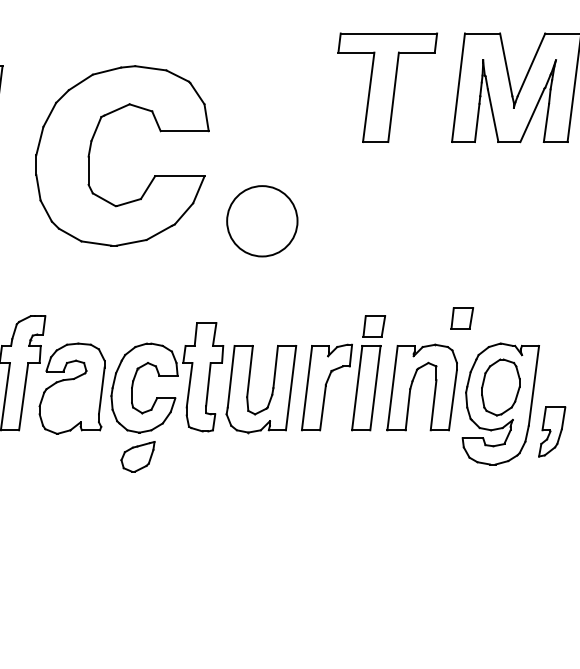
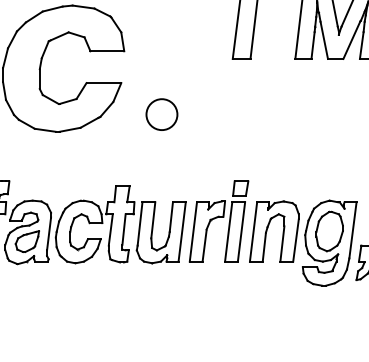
circle: (262, 221) -> (162, 114), size x0.62
part: (462, 318) -> (302, 183), removed
part: (137, 456) -> (27, 241), moved

